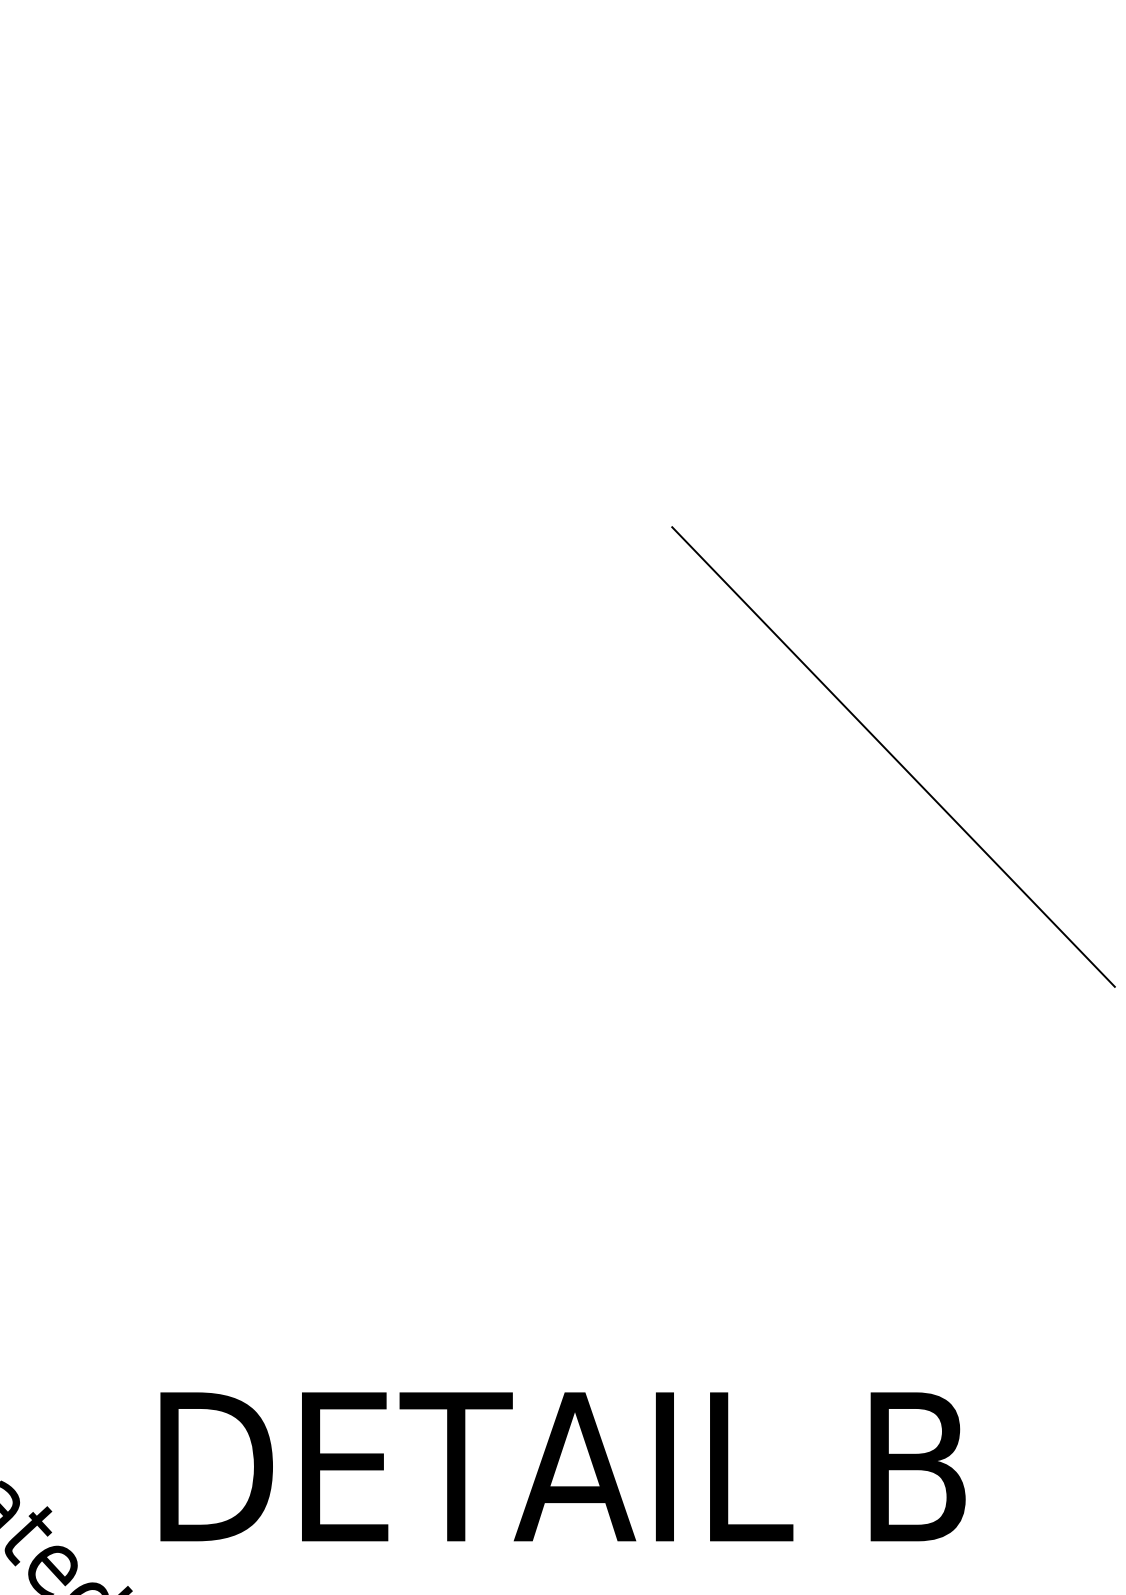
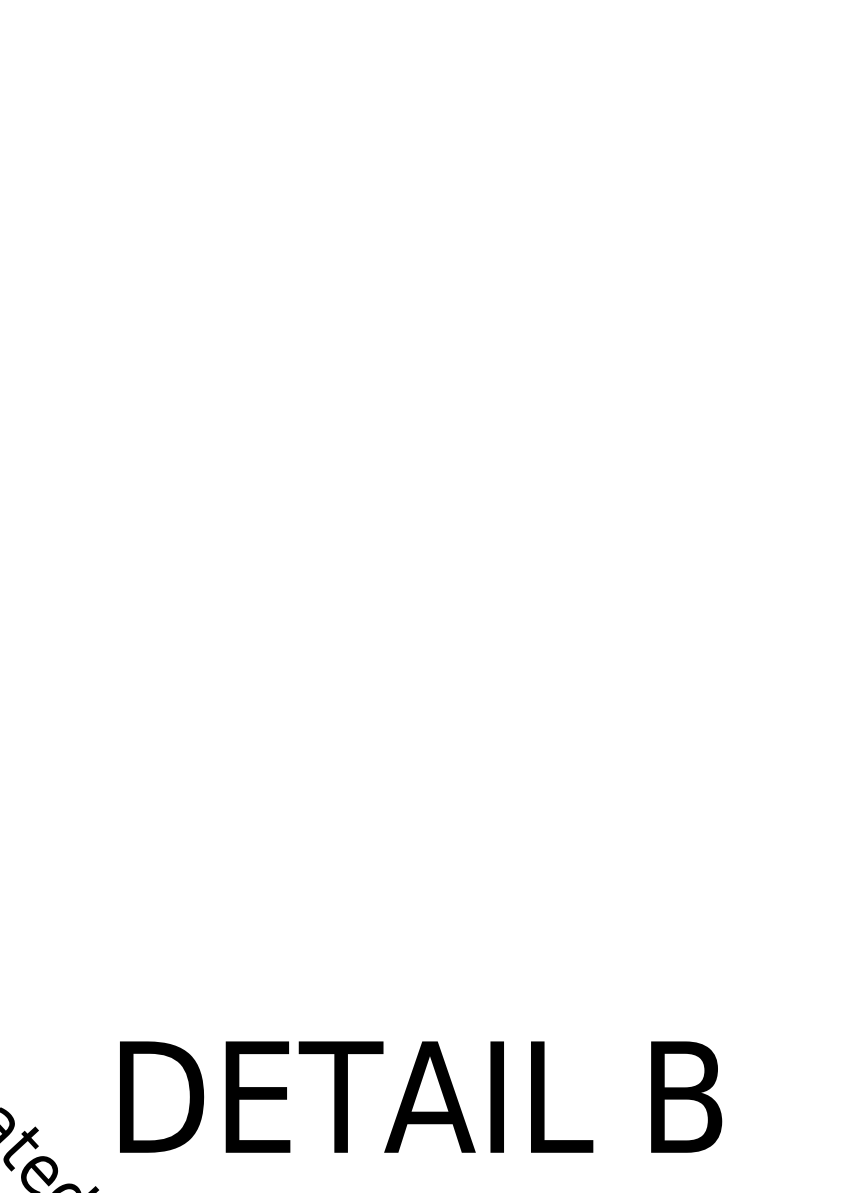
line: (893, 756) -> (668, 565), removed

